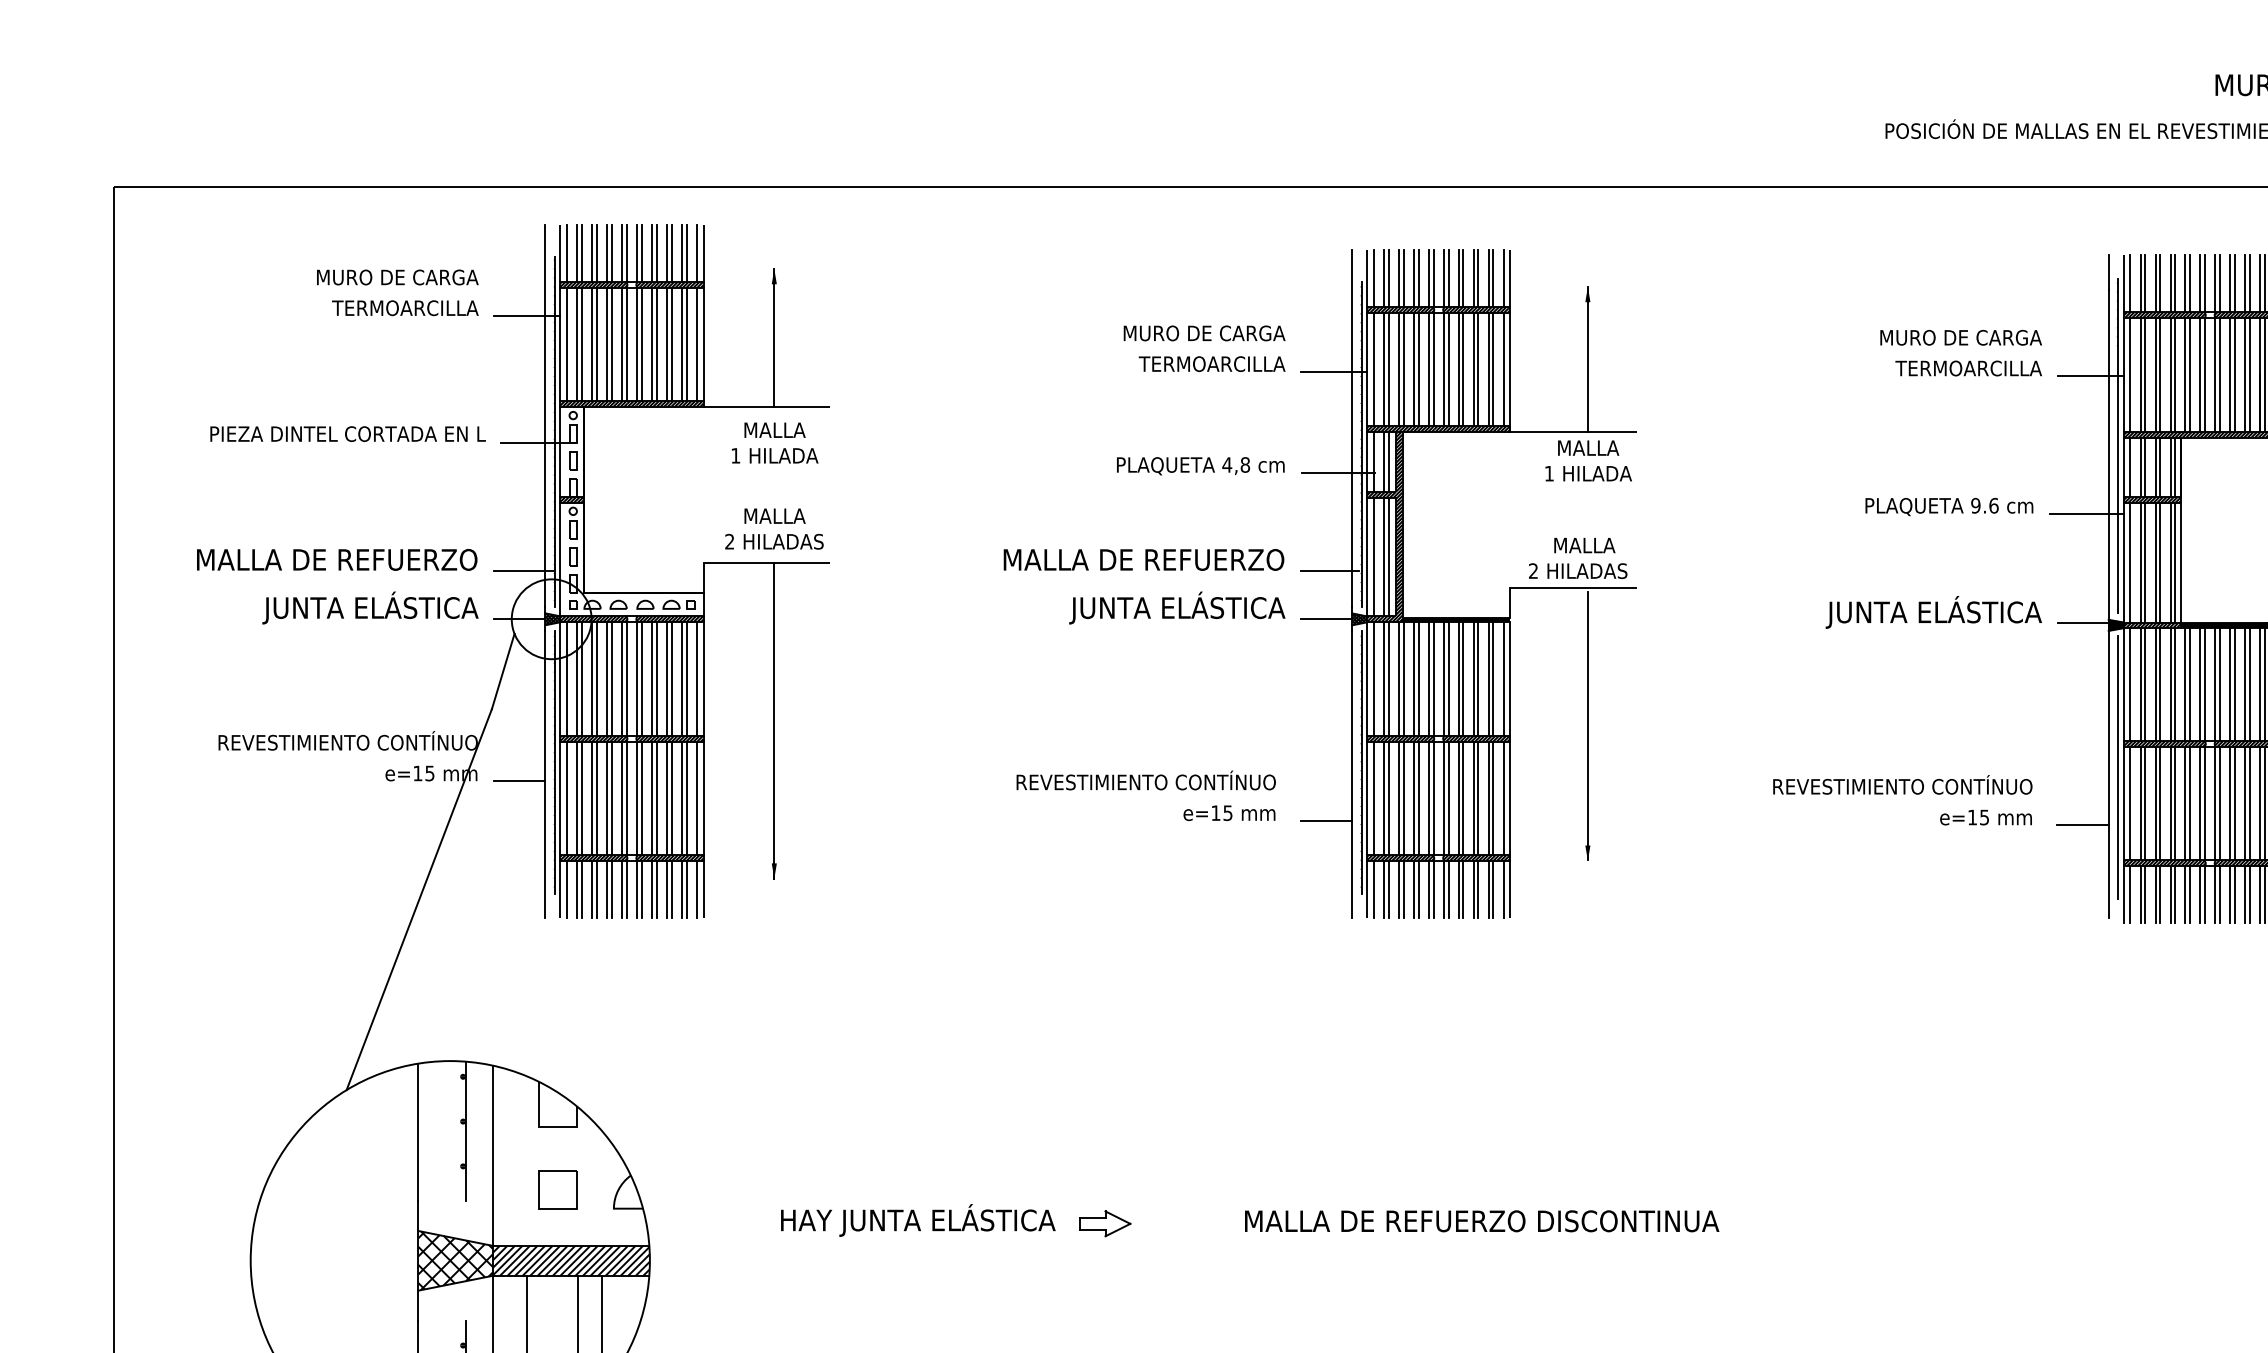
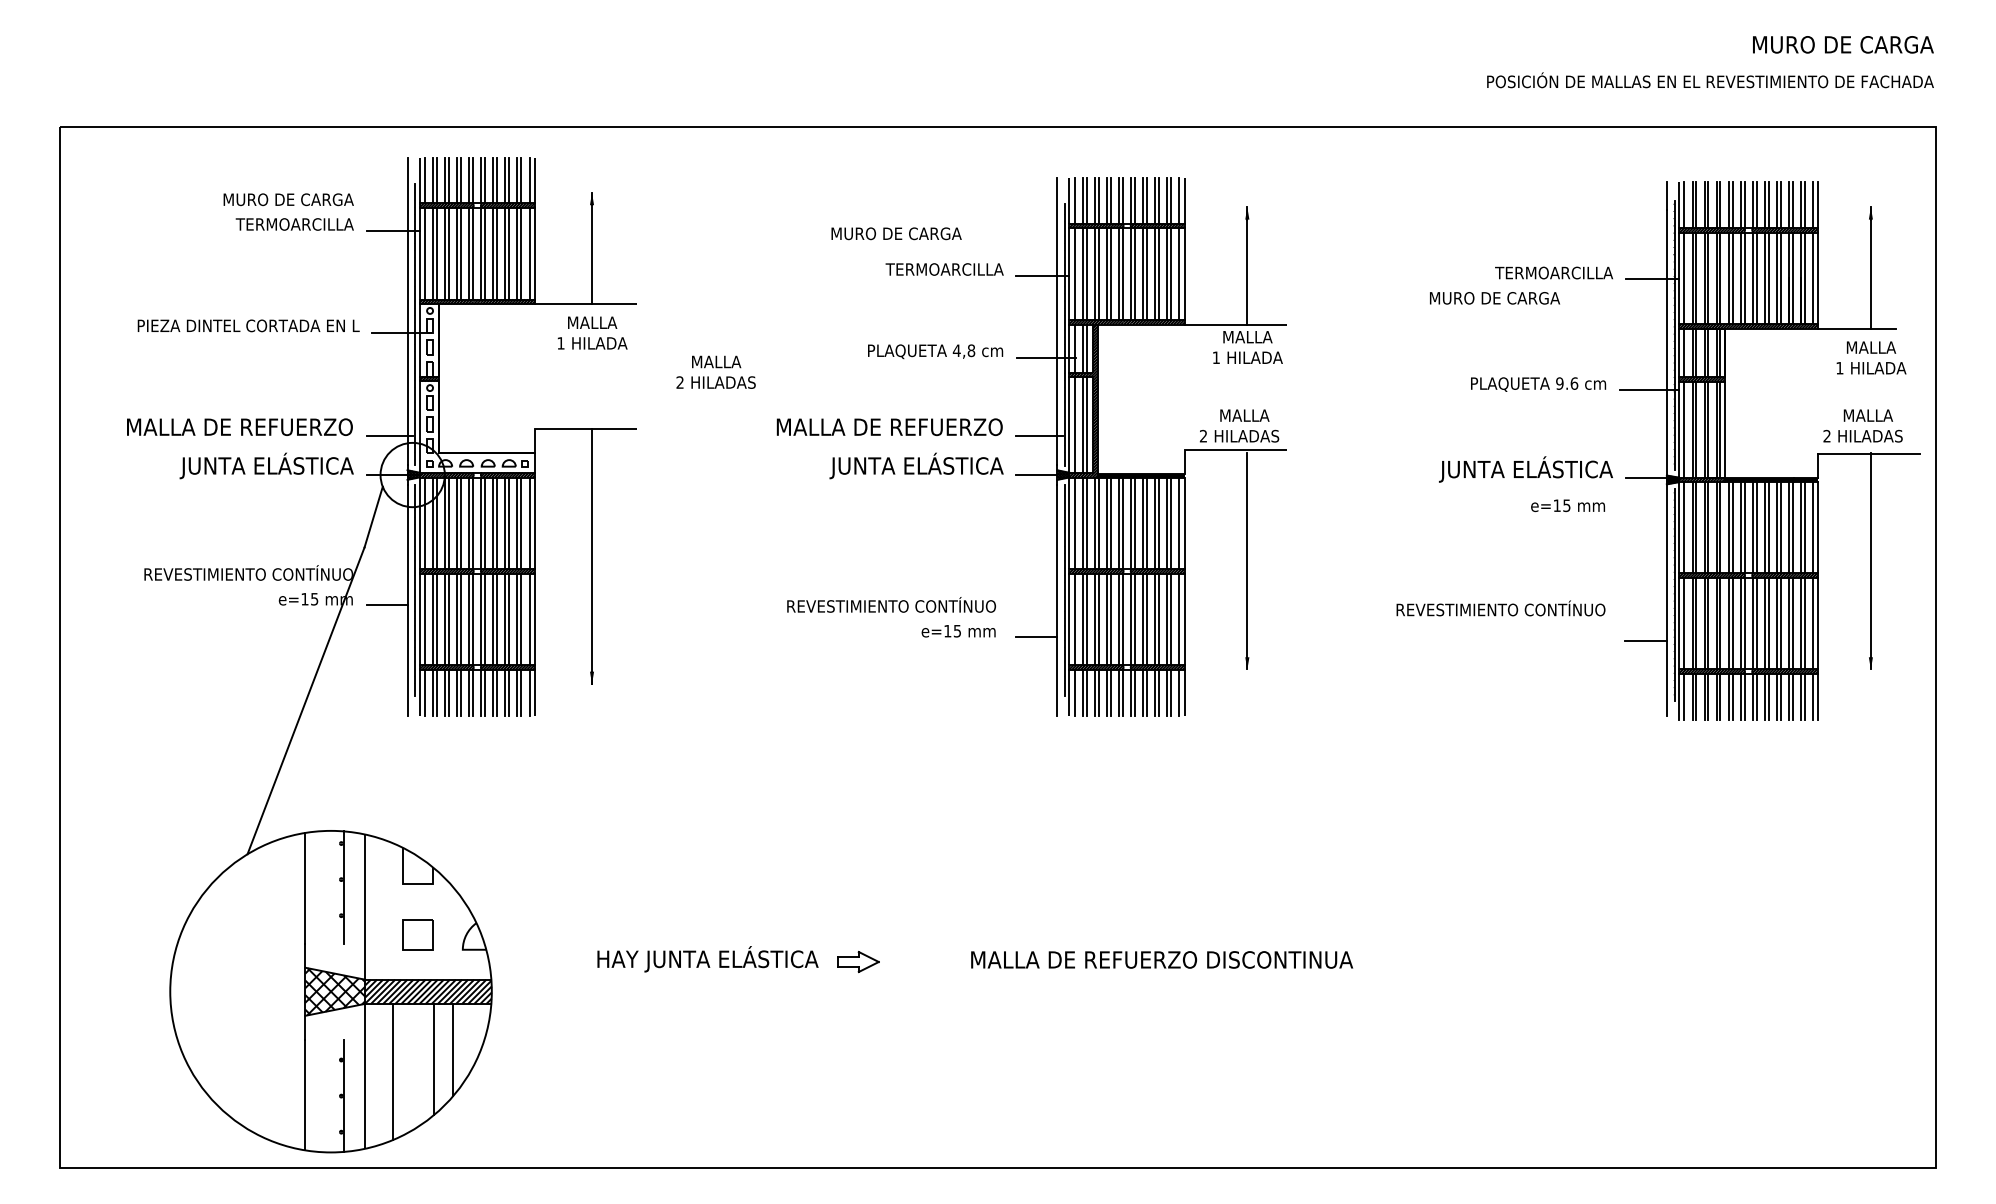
text: (1204, 333) -> (896, 233), moved
text: (1961, 338) -> (1495, 298), moved
text: (773, 527) -> (715, 371), moved
text: (1985, 817) -> (1567, 505), moved

